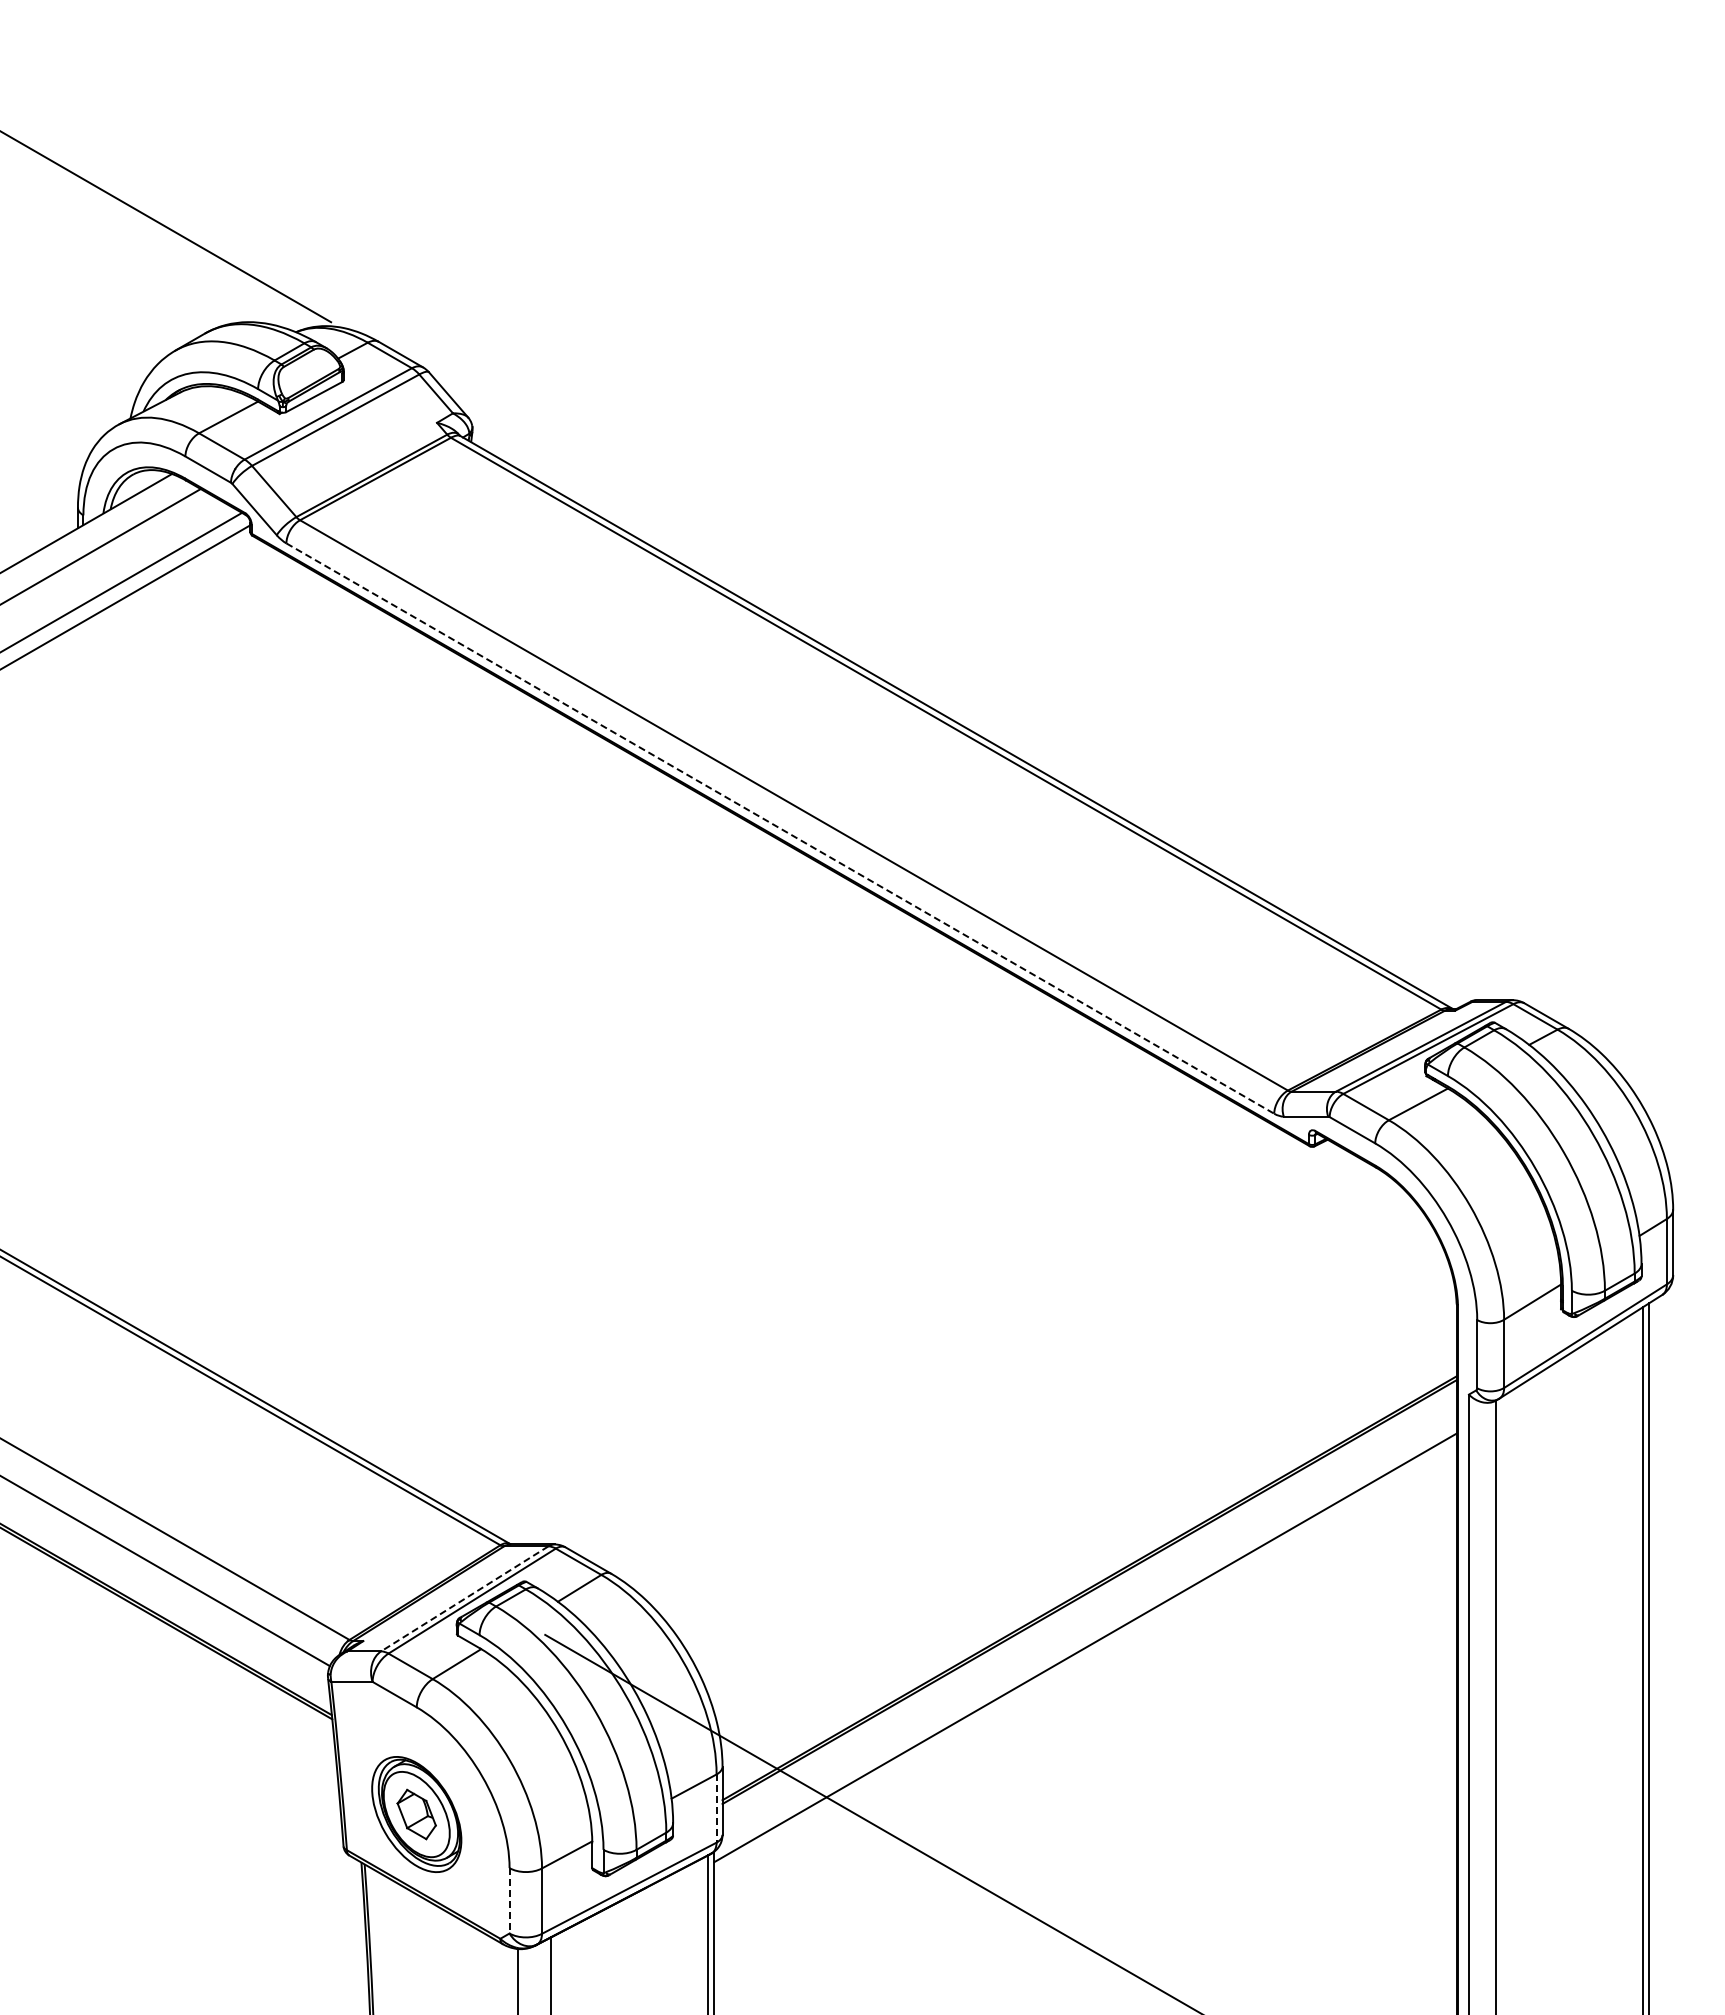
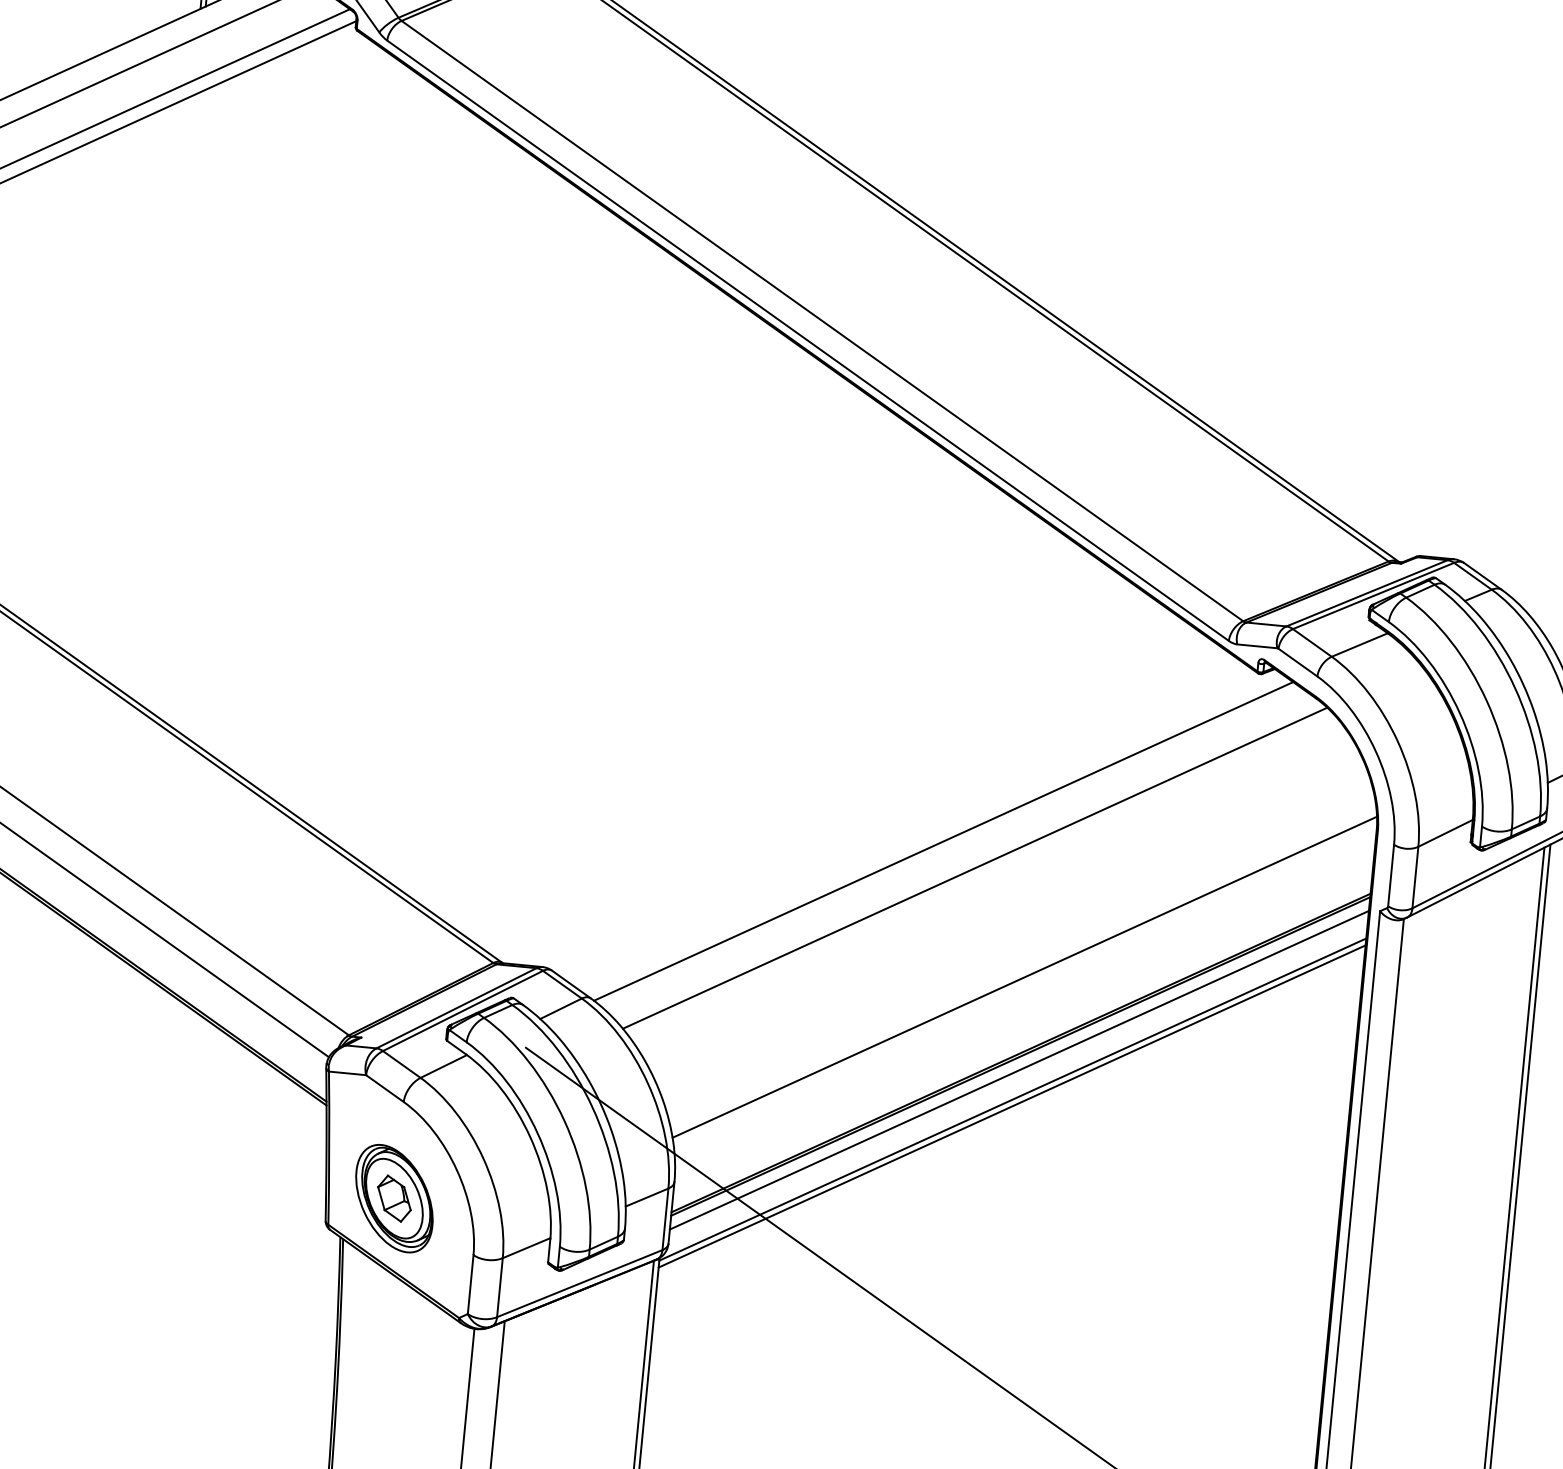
line: (780, 828) -> (808, 340), dashed -> solid
line: (982, 1364) -> (943, 841), added
line: (1019, 1389) -> (975, 867), added
line: (1085, 1504) -> (1024, 977), added
line: (464, 1598) -> (456, 1007), dashed -> solid
line: (1089, 1607) -> (1019, 1070), added
line: (1085, 1639) -> (1012, 1098), added
line: (716, 1809) -> (665, 1220), dashed -> solid
line: (509, 1900) -> (470, 1284), dashed -> solid

